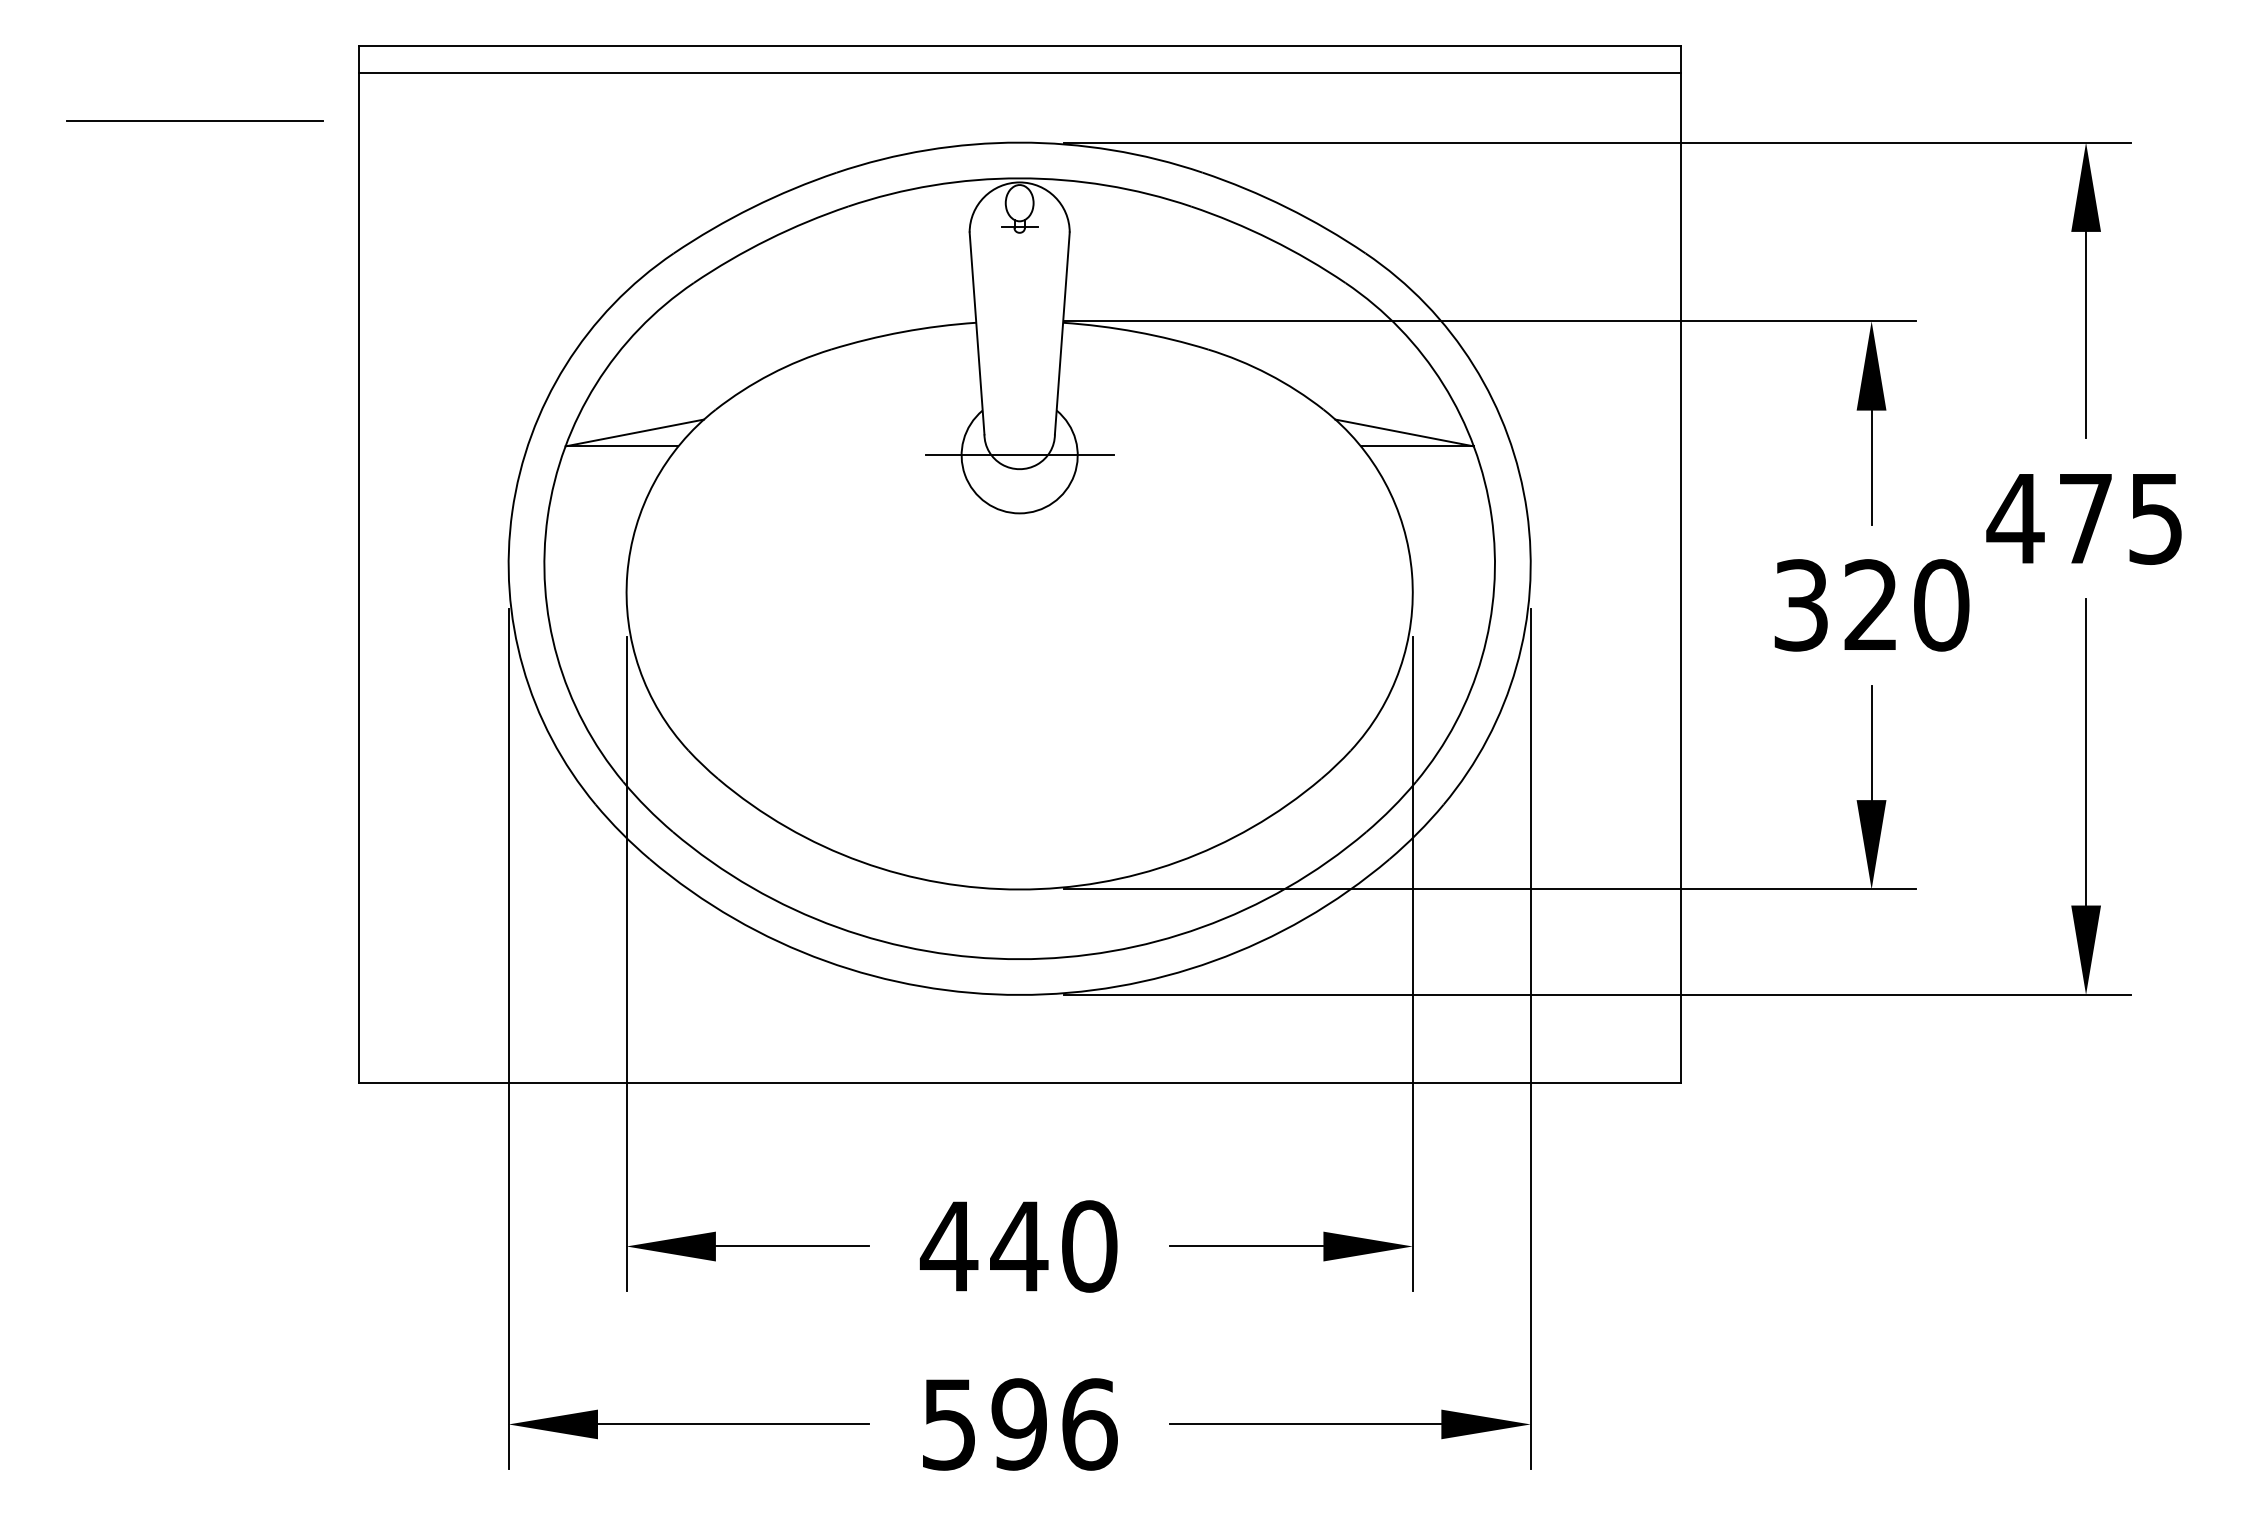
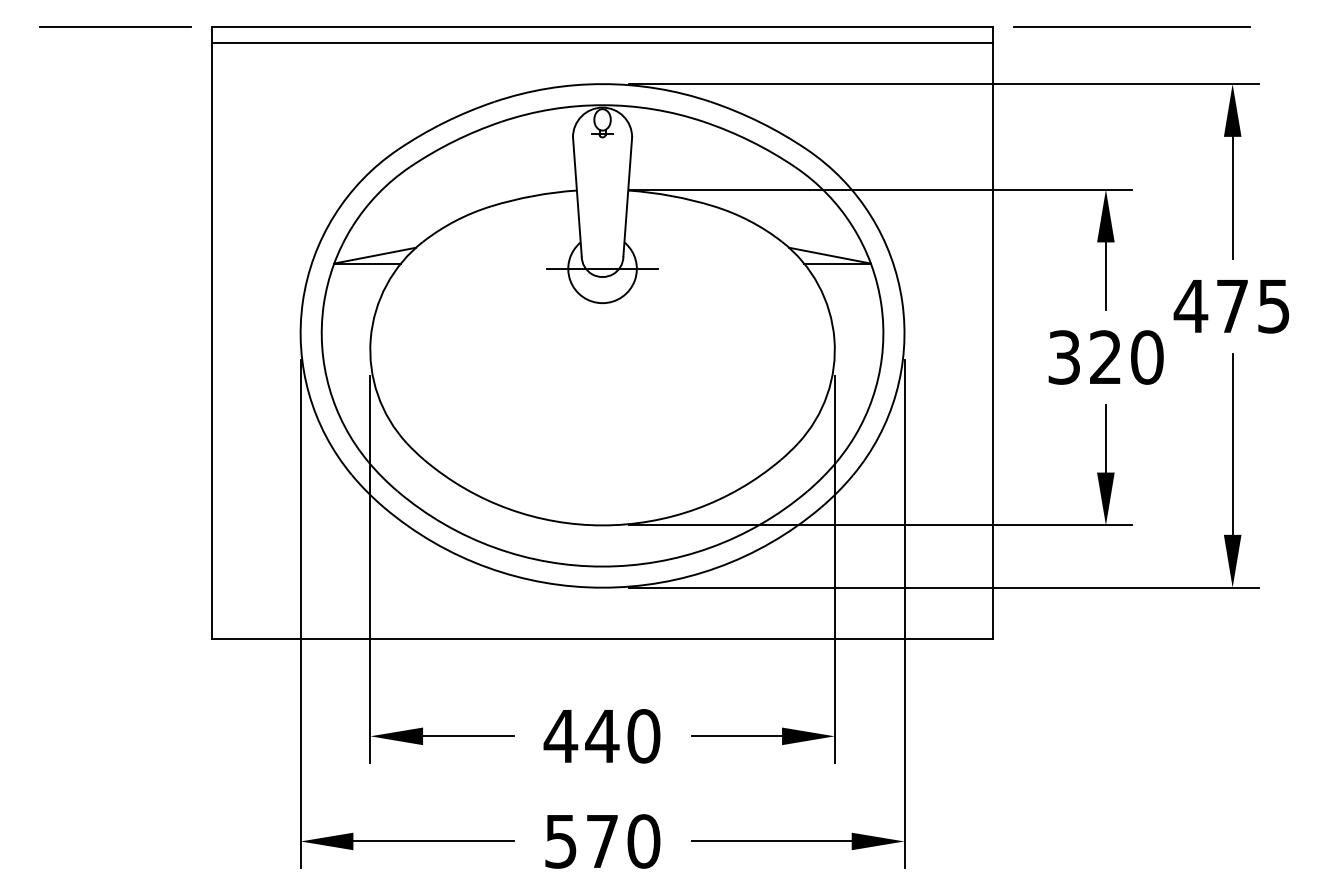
line: (1914, 46) -> (1131, 27), added
line: (195, 119) -> (115, 26), moved
text: (1055, 1424) -> (623, 841), 596 -> 570

